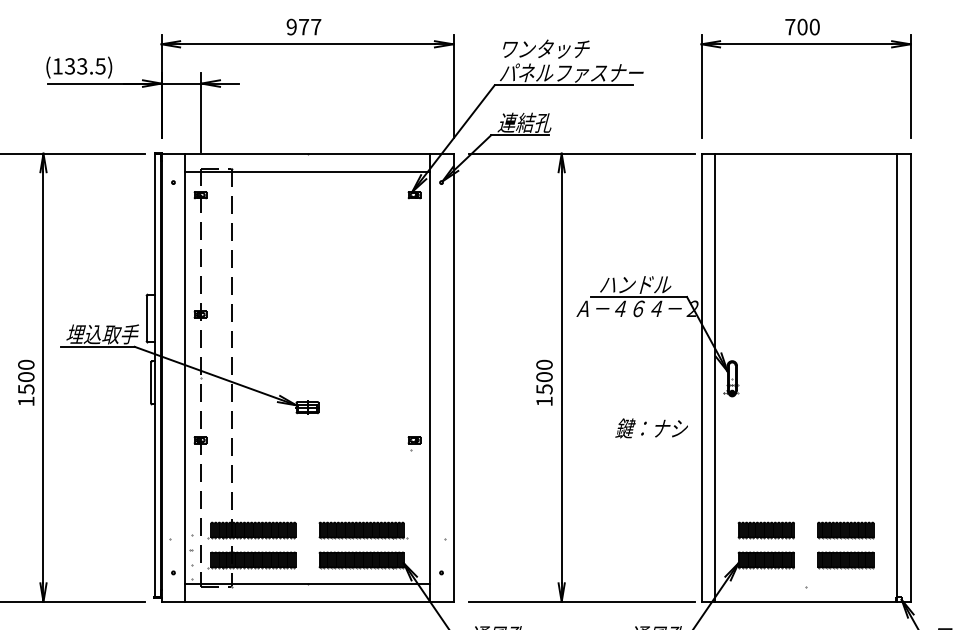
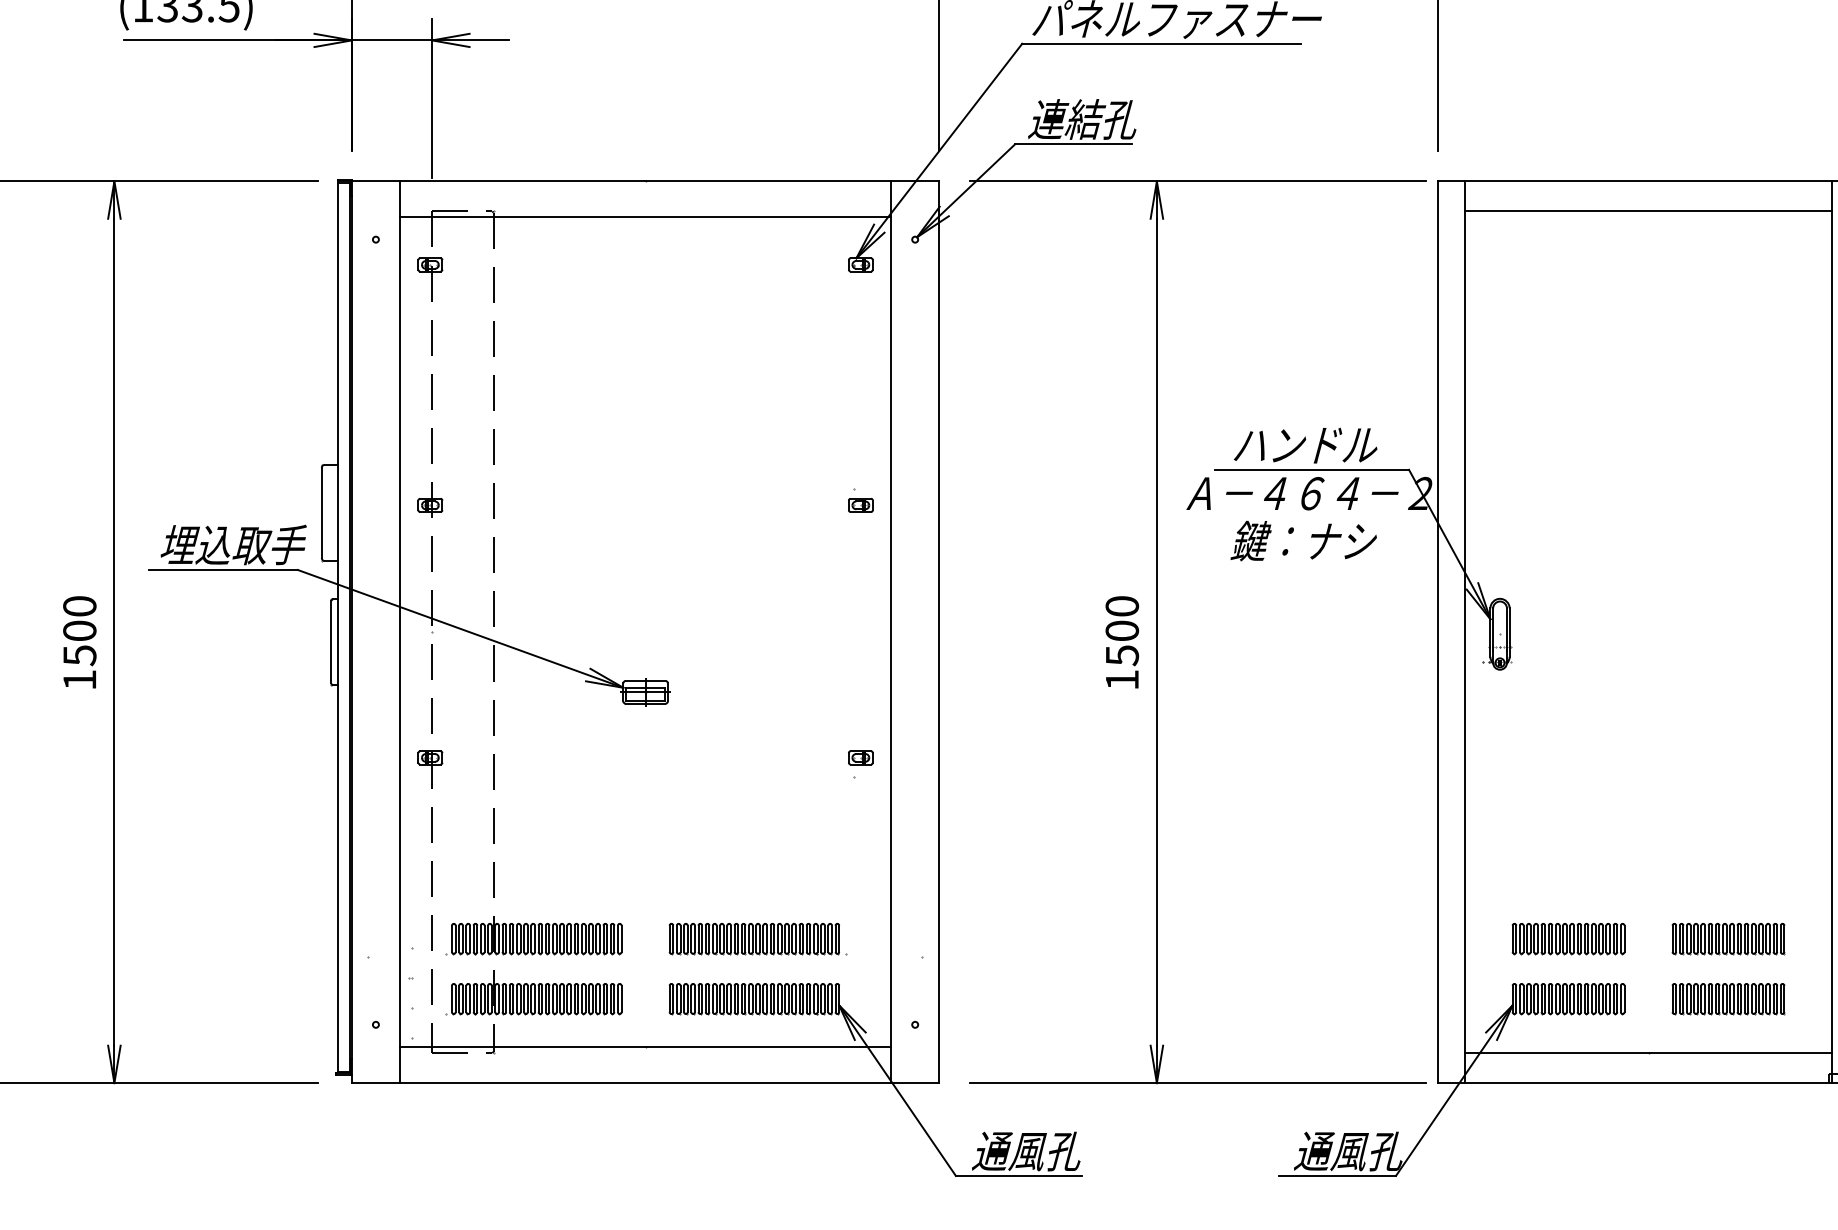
line: (805, 168) -> (1647, 211), added
part: (414, 311) -> (860, 498), added
text: (651, 428) -> (1303, 541), moved
line: (805, 586) -> (1647, 1052), added

